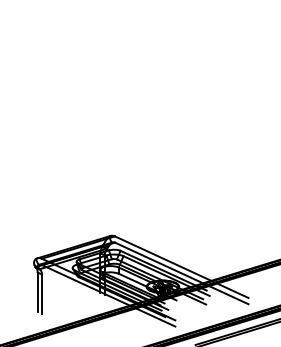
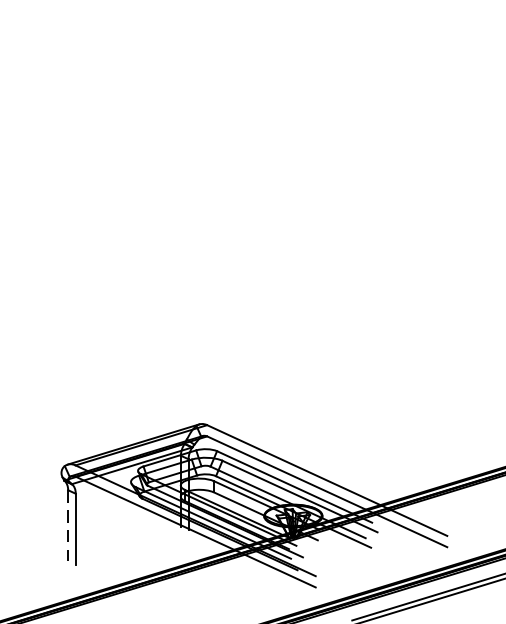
line: (37, 292) -> (67, 526), solid -> dashed

